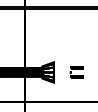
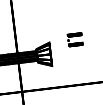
part: (76, 72) -> (75, 39), moved

